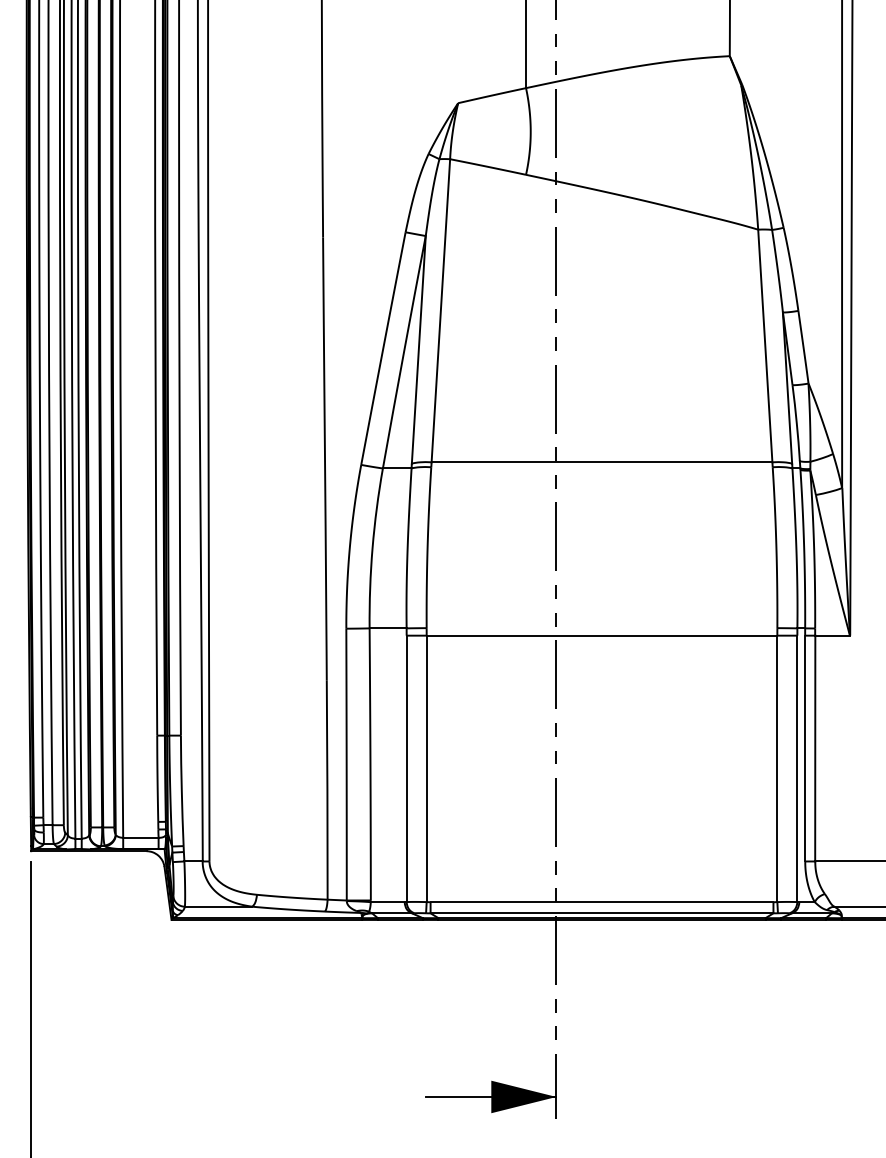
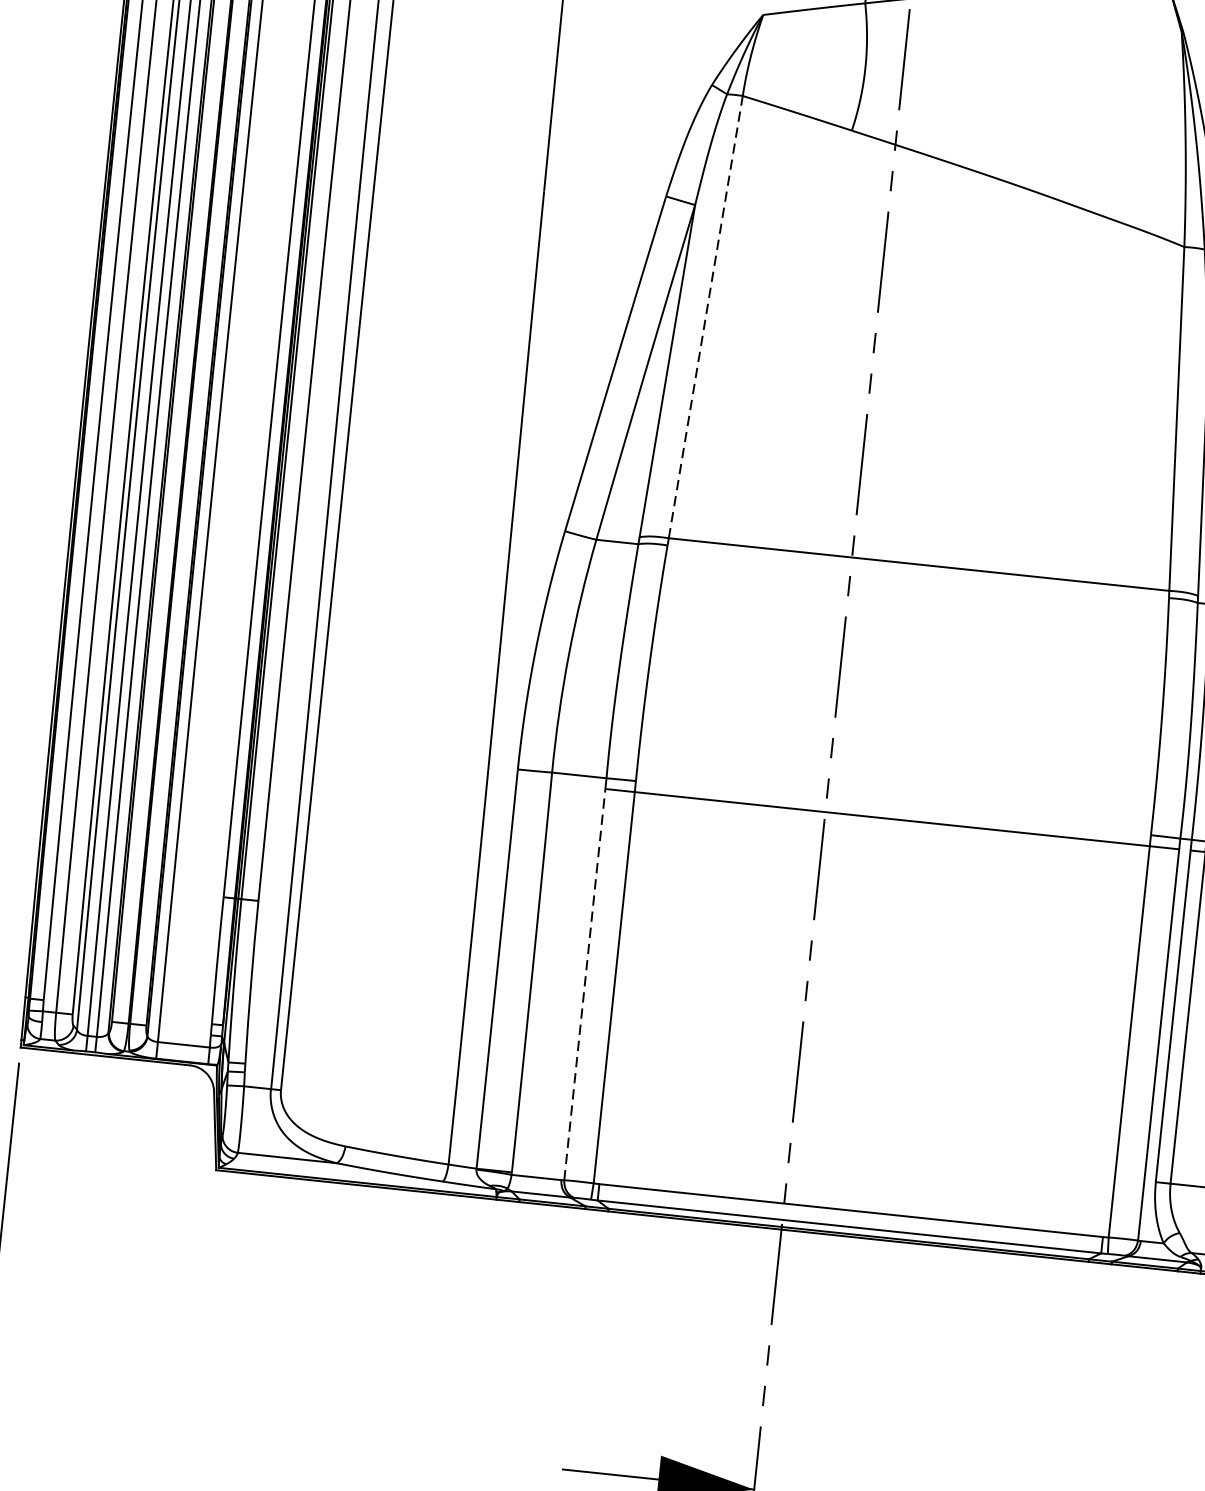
line: (440, 310) -> (705, 316), solid -> dashed
line: (406, 768) -> (584, 984), solid -> dashed

